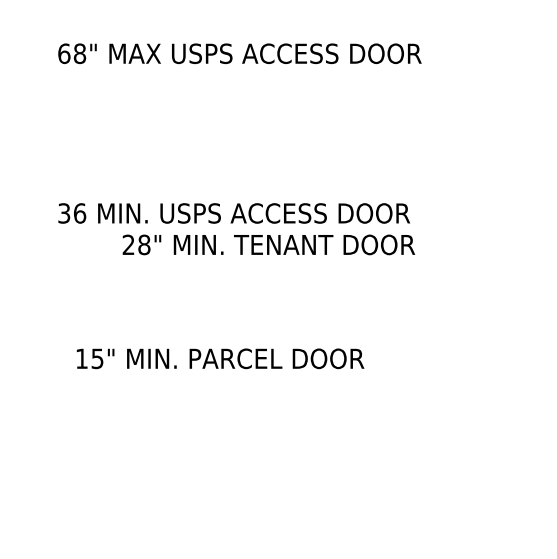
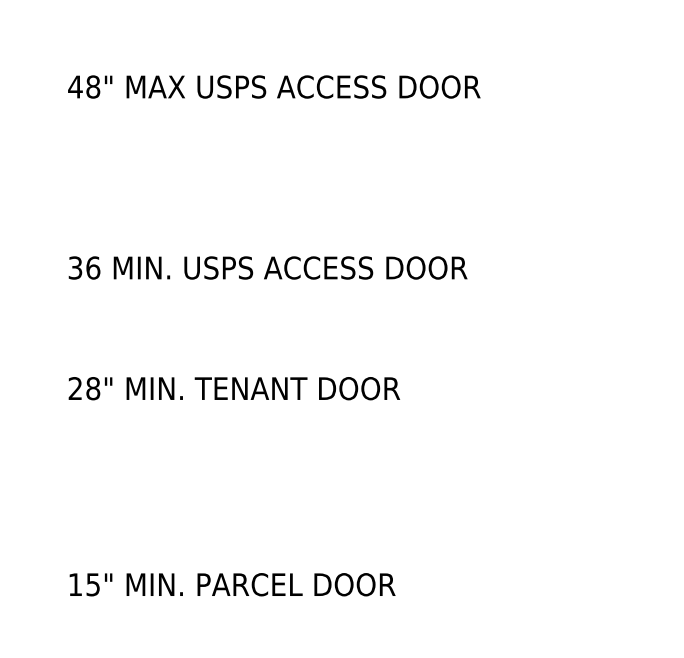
text: (64, 53) -> (75, 86), 68" -> 48"
text: (268, 244) -> (233, 388), moved
text: (220, 358) -> (232, 584), moved

